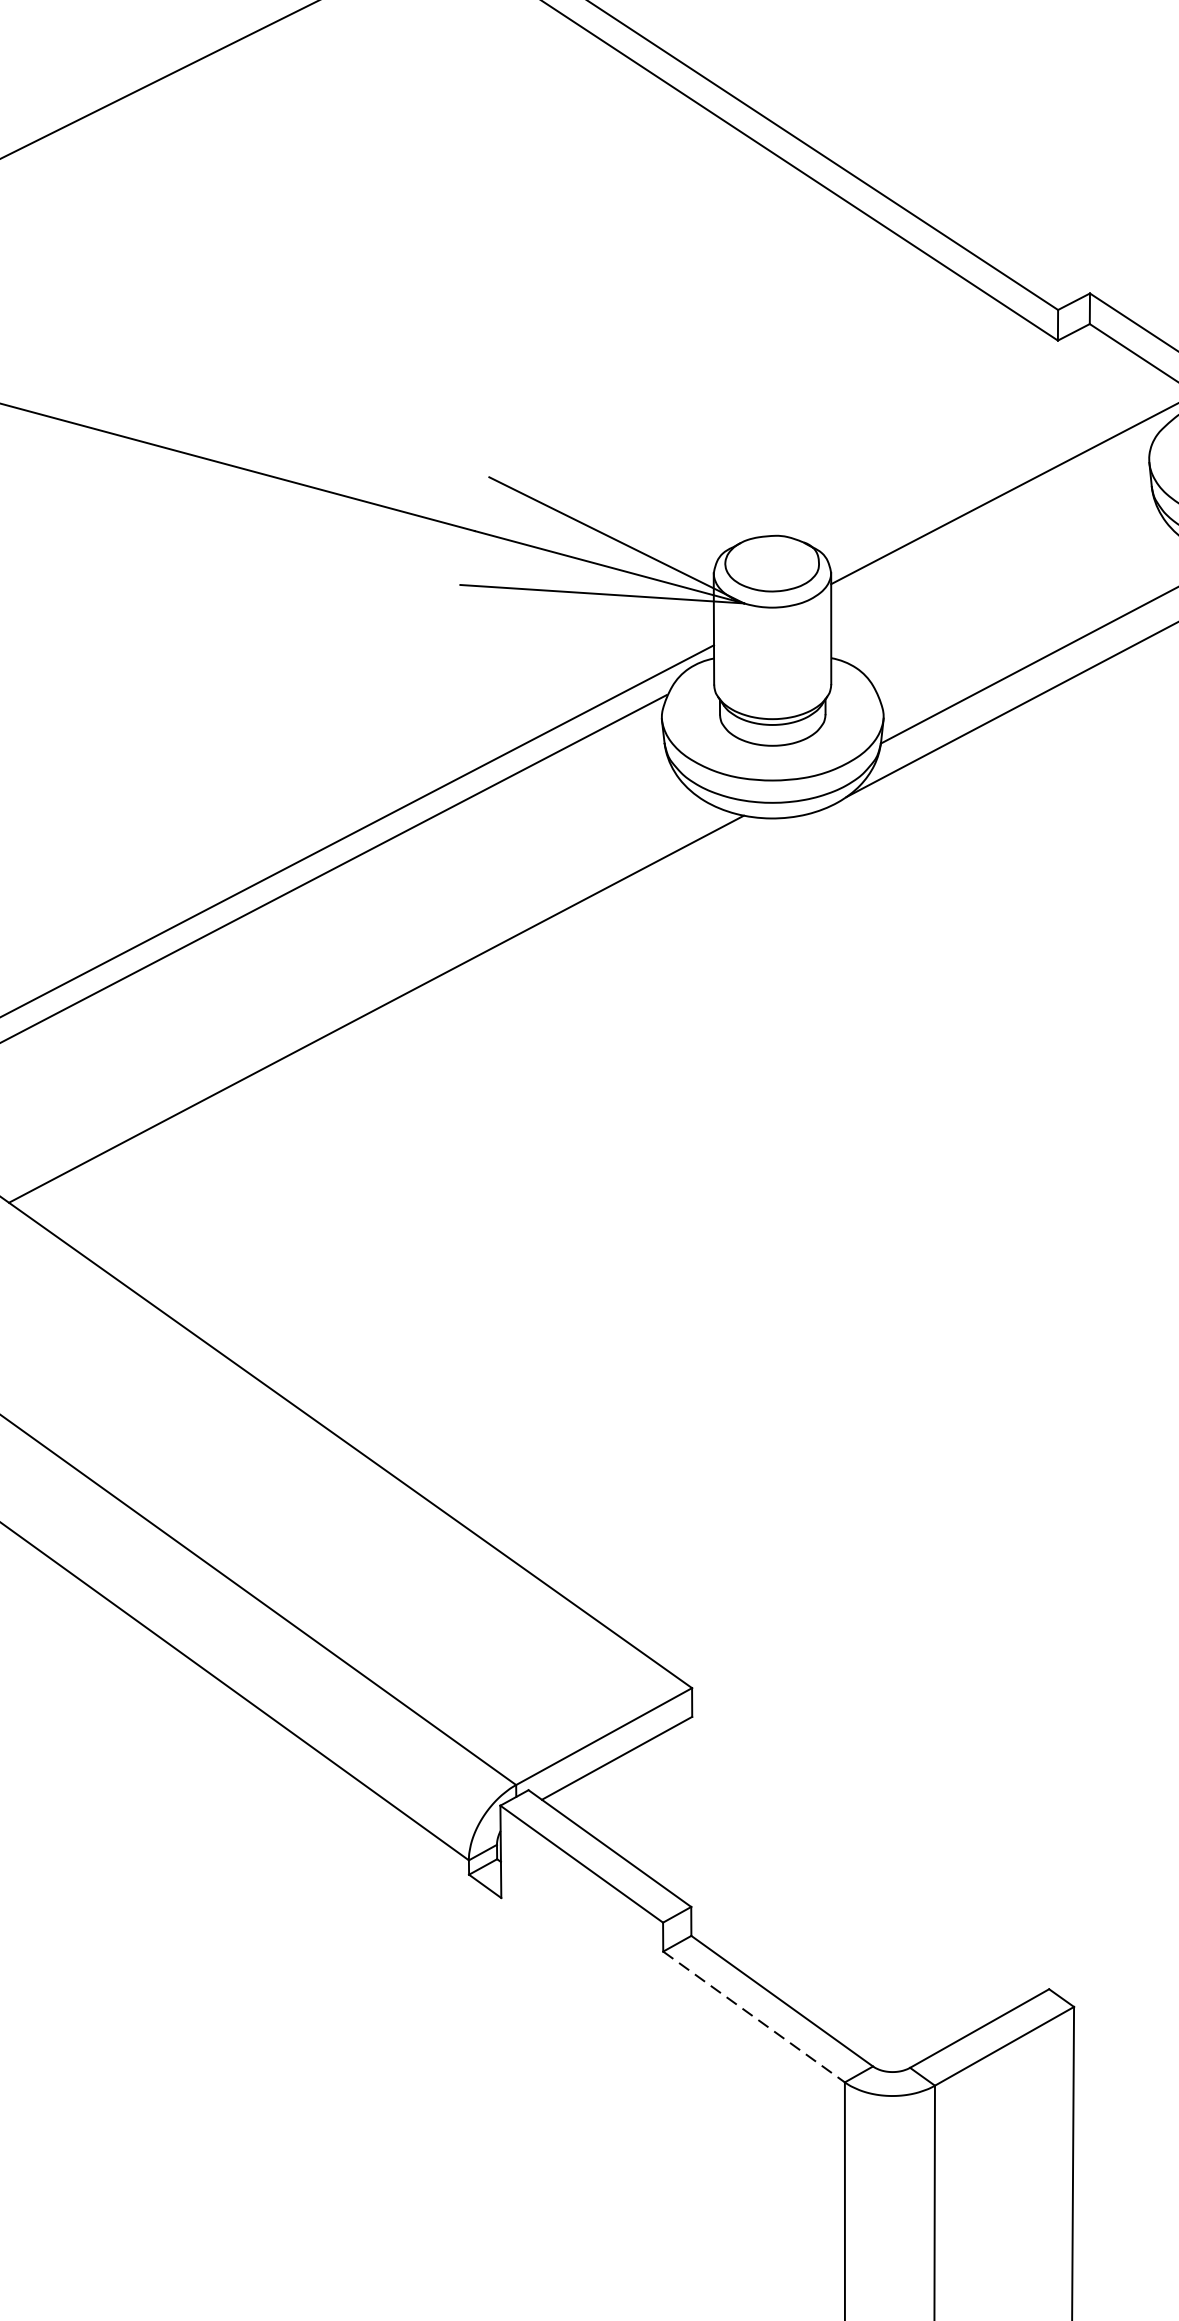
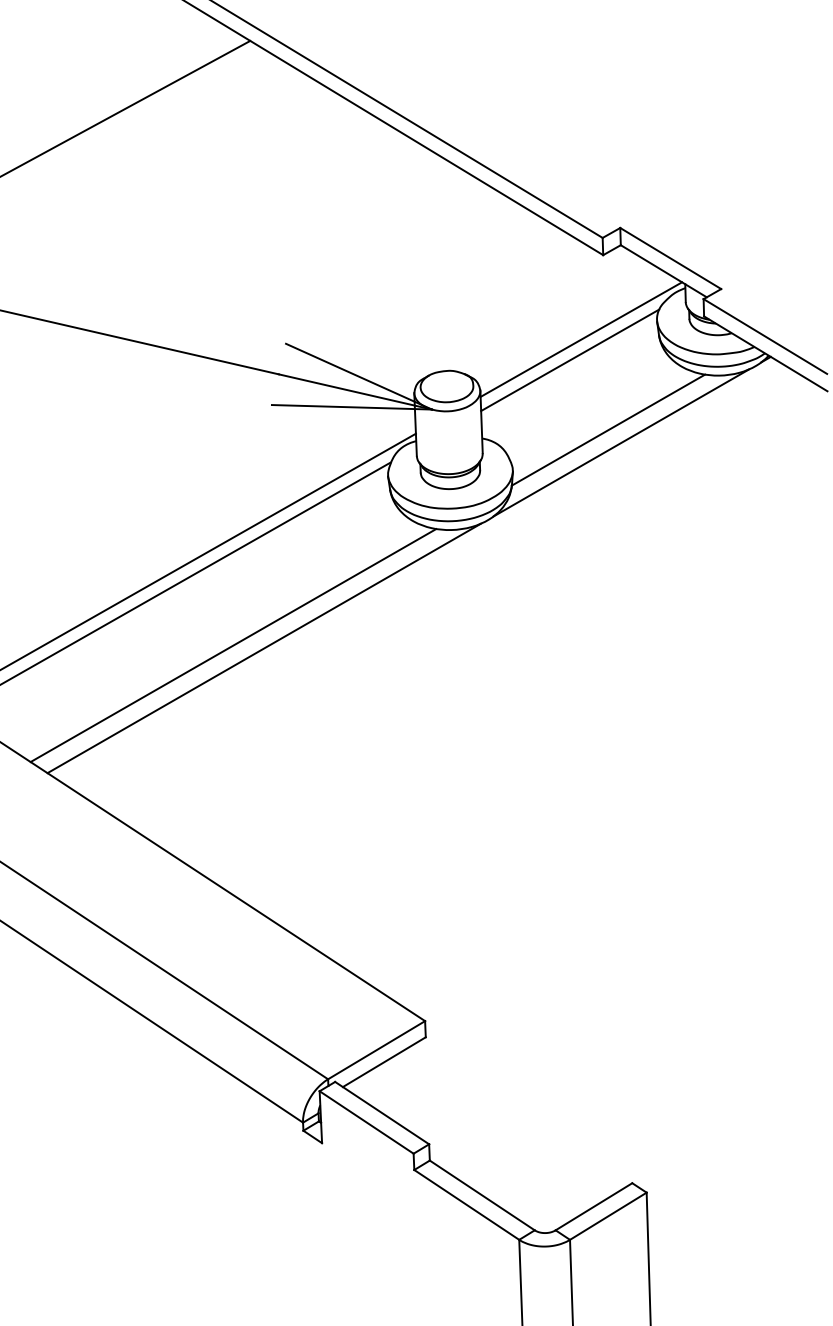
line: (993, 525) -> (570, 360), added
line: (429, 1016) -> (263, 648), added
line: (755, 2018) -> (467, 1205), dashed -> solid

